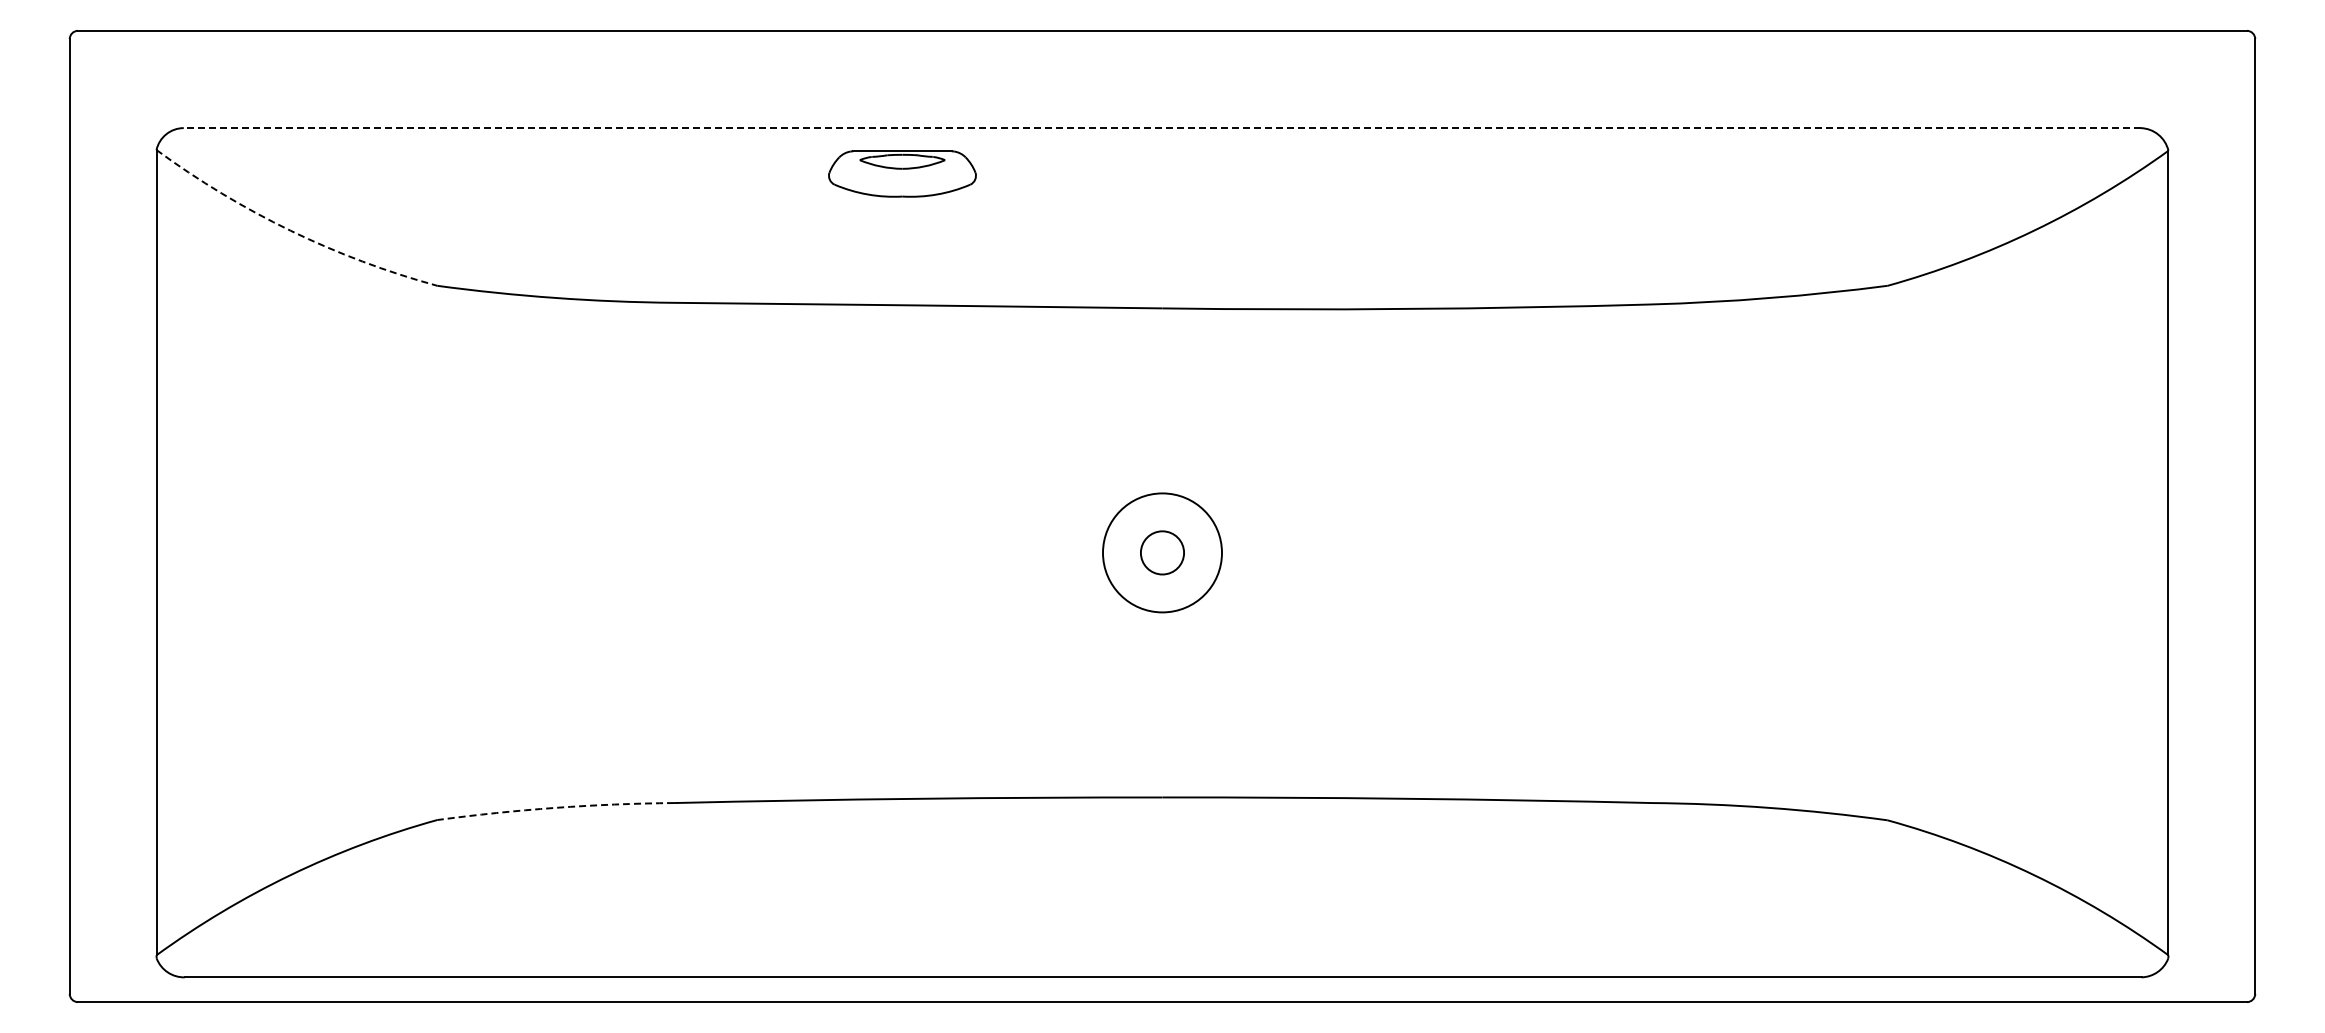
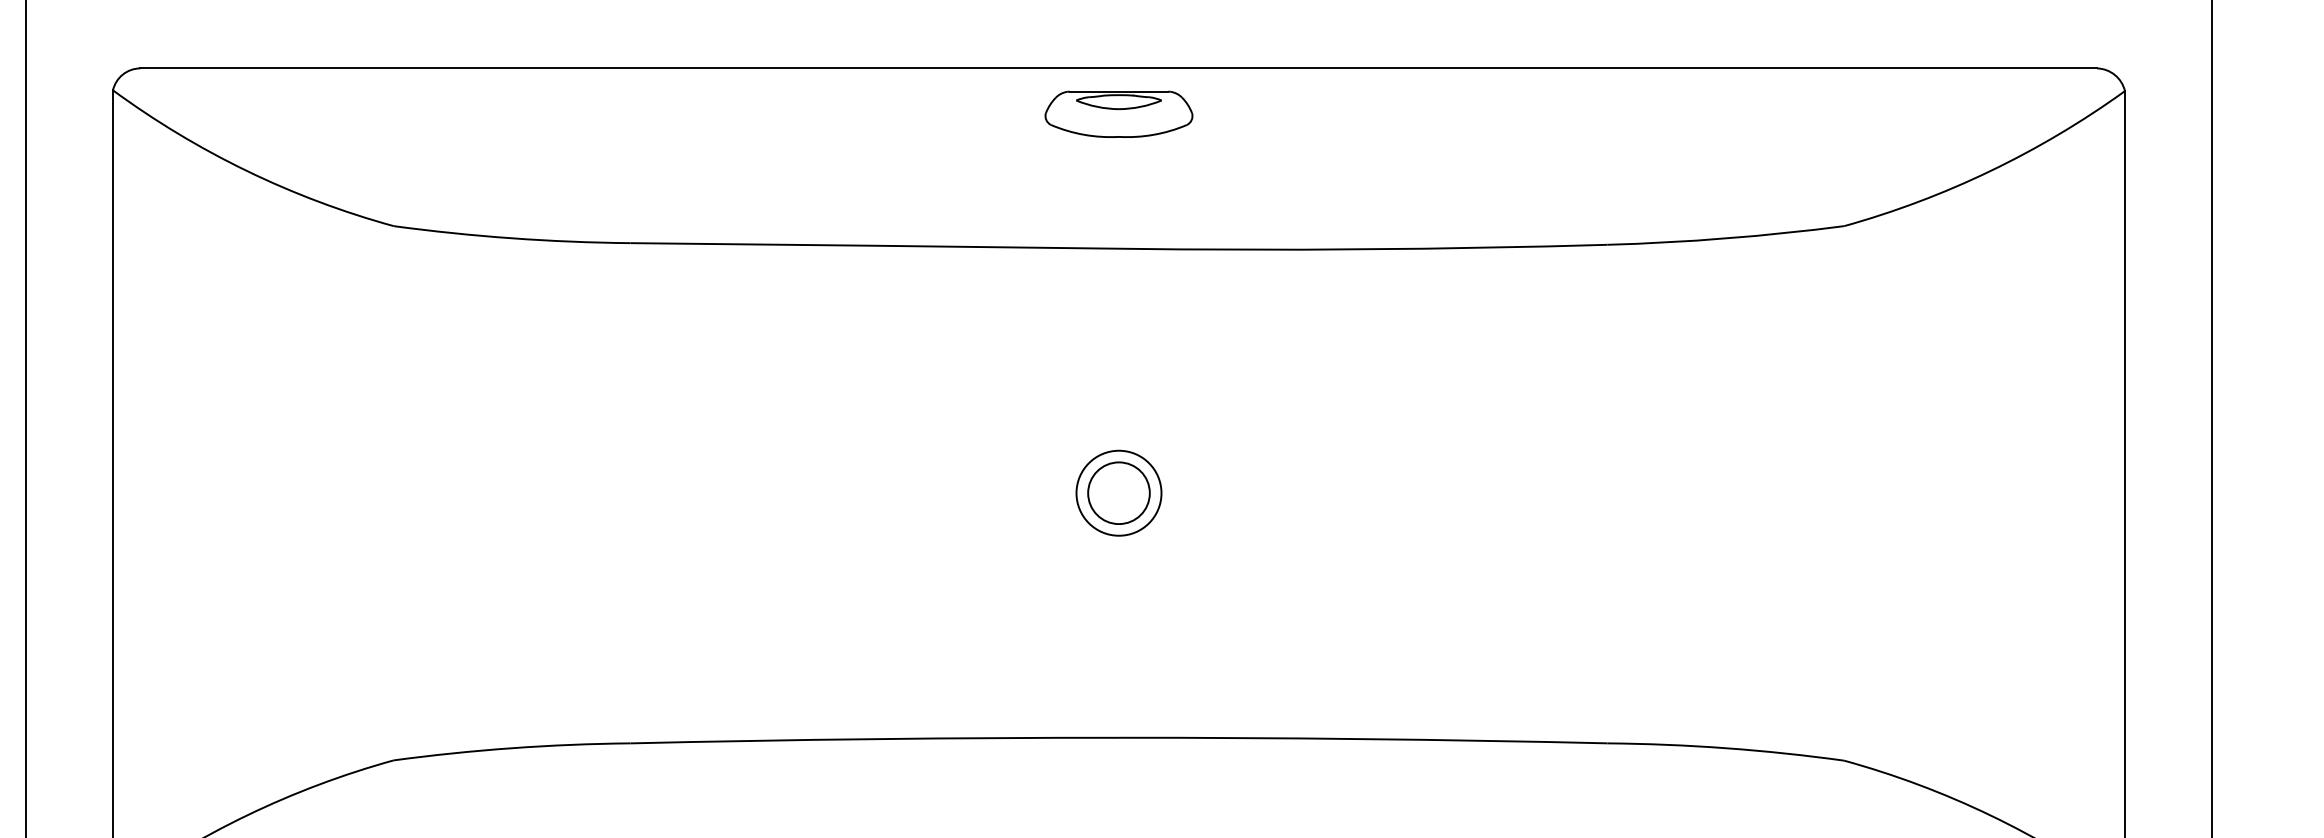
line: (1161, 128) -> (1118, 68), dashed -> solid
part: (902, 173) -> (1119, 113), moved
arc: (290, 230) -> (247, 170), dashed -> solid
circle: (1162, 552) -> (1119, 492), size x0.71
circle: (1162, 552) -> (1119, 492), size x1.43
arc: (555, 807) -> (512, 747), dashed -> solid

